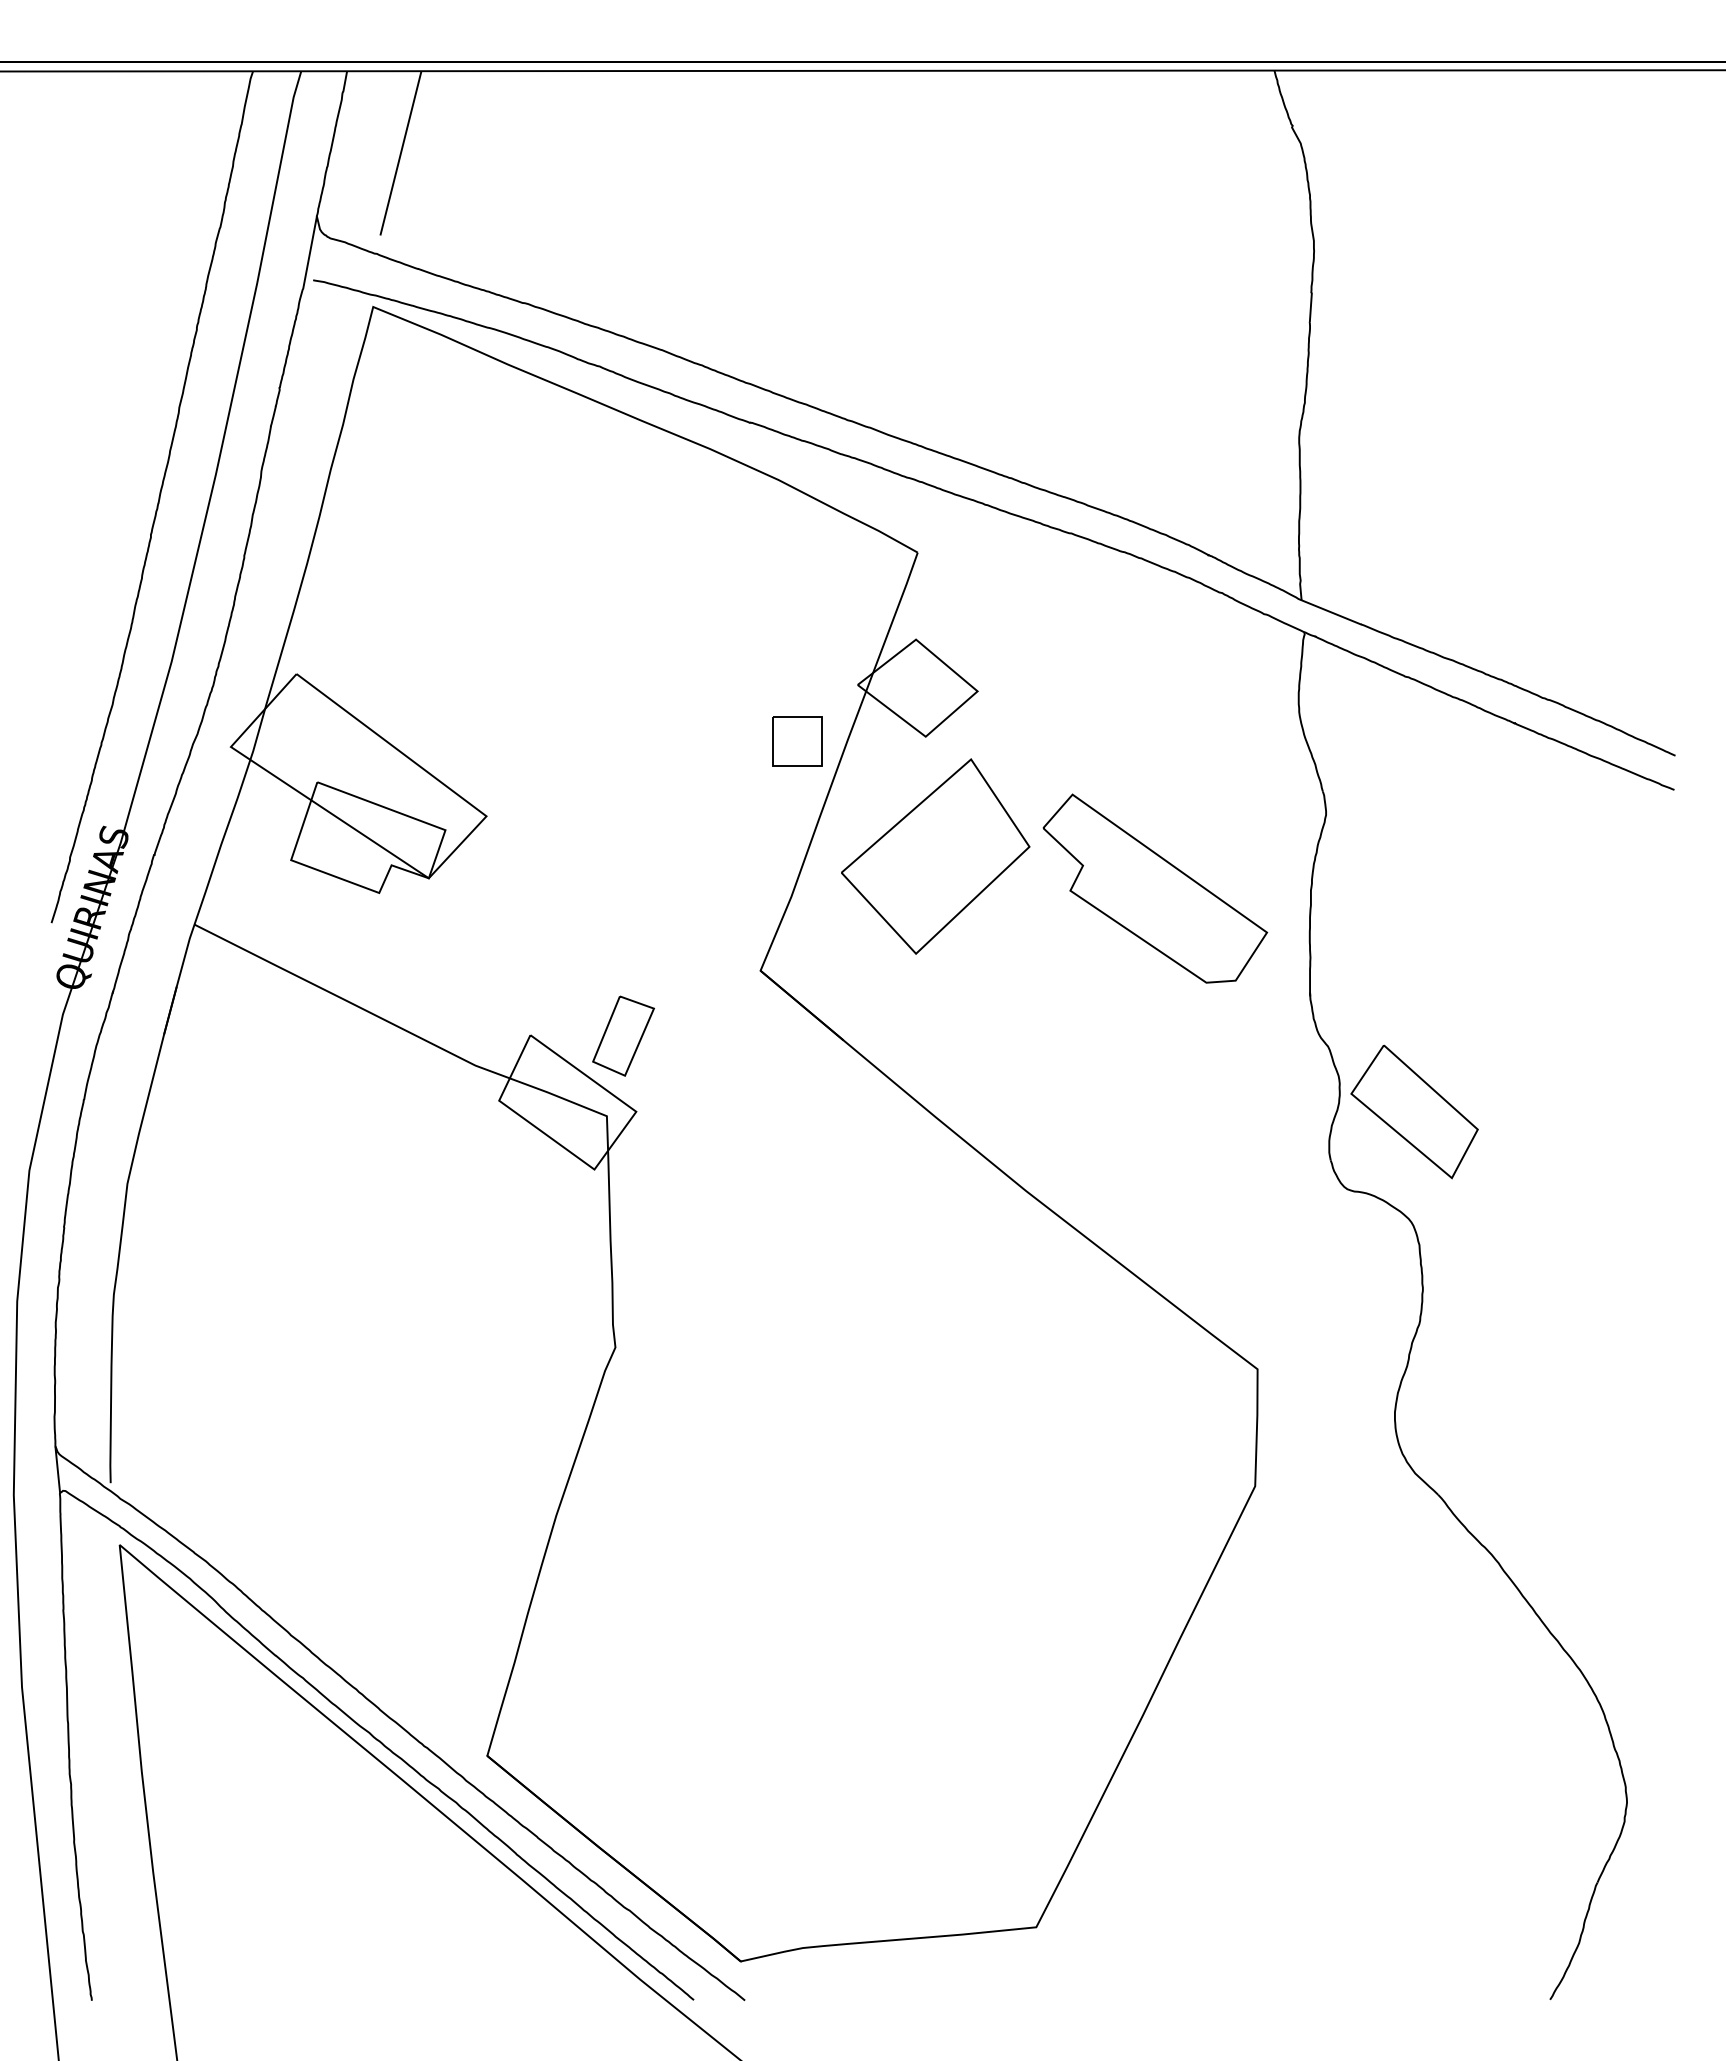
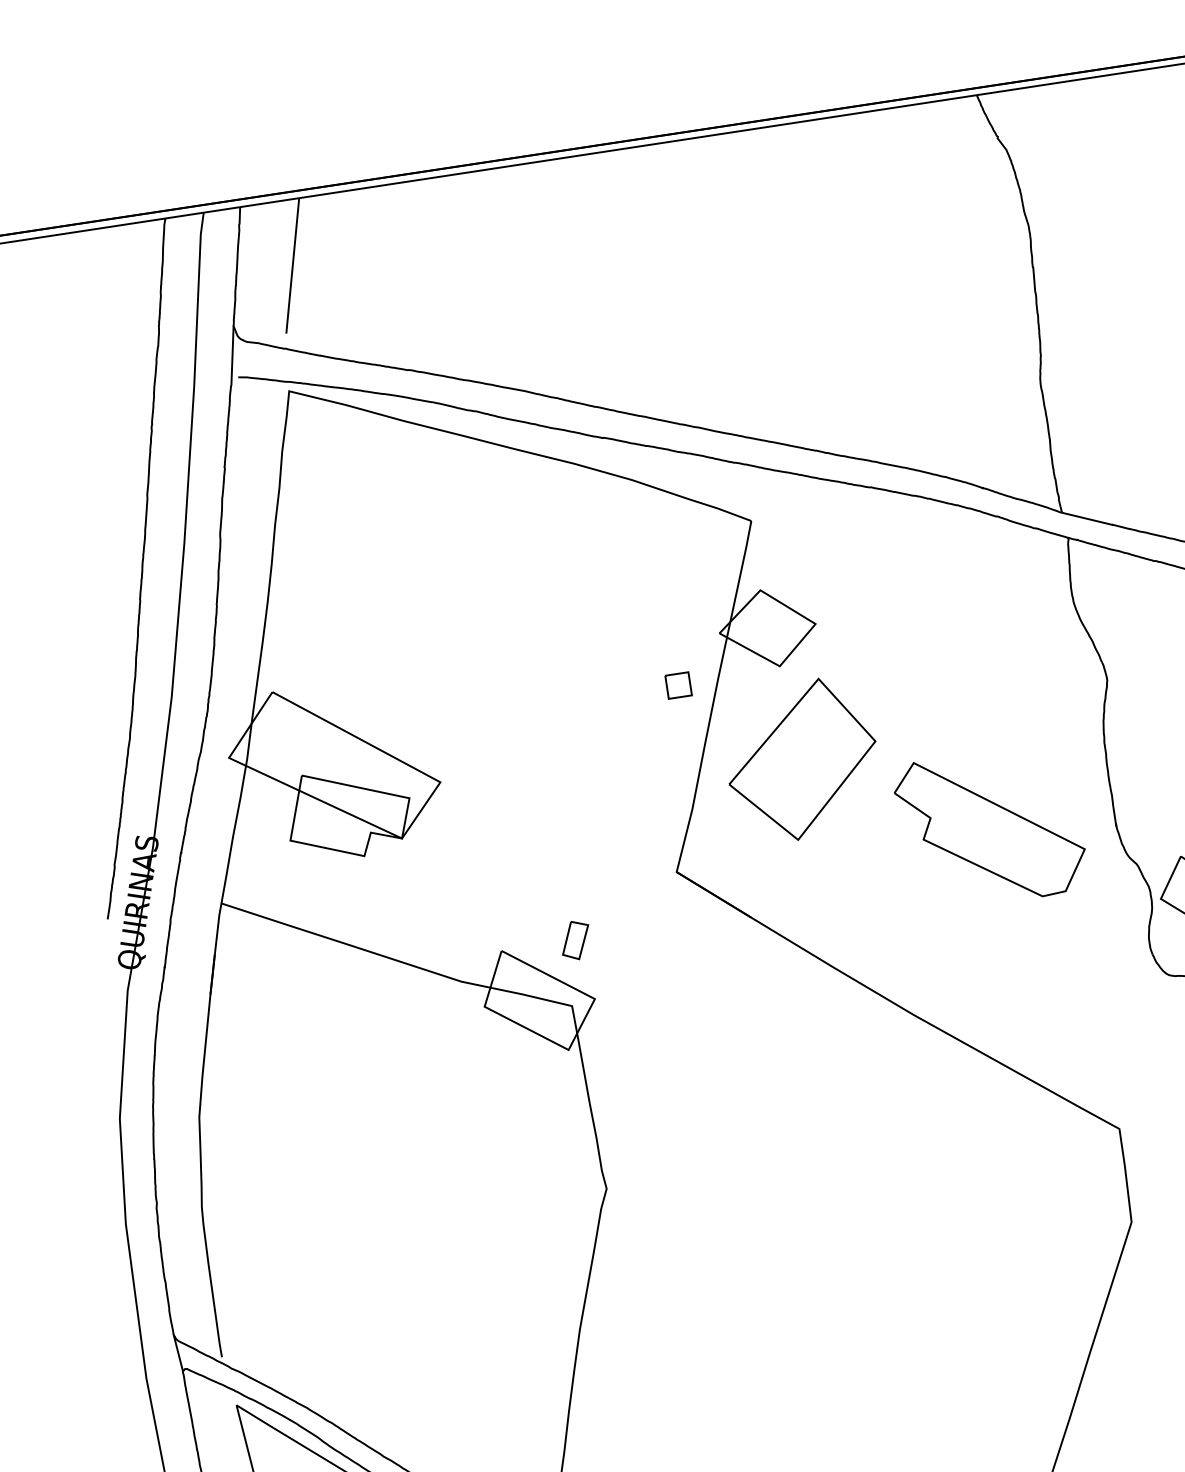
part: (797, 741) -> (678, 685), size x0.6
part: (1155, 888) -> (990, 827), moved
part: (623, 1035) -> (575, 940), size x0.6

